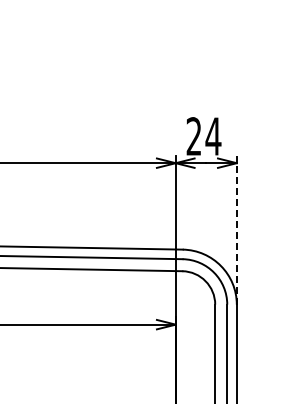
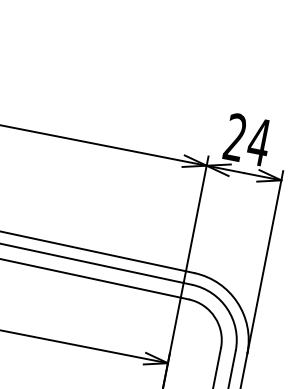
line: (236, 229) -> (265, 261), dashed -> solid

